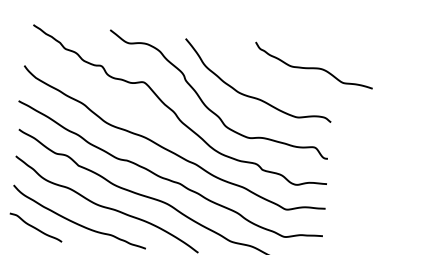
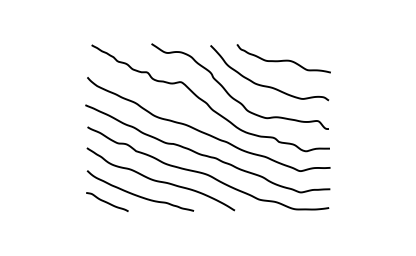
curve: (313, 66) -> (283, 59), moved

